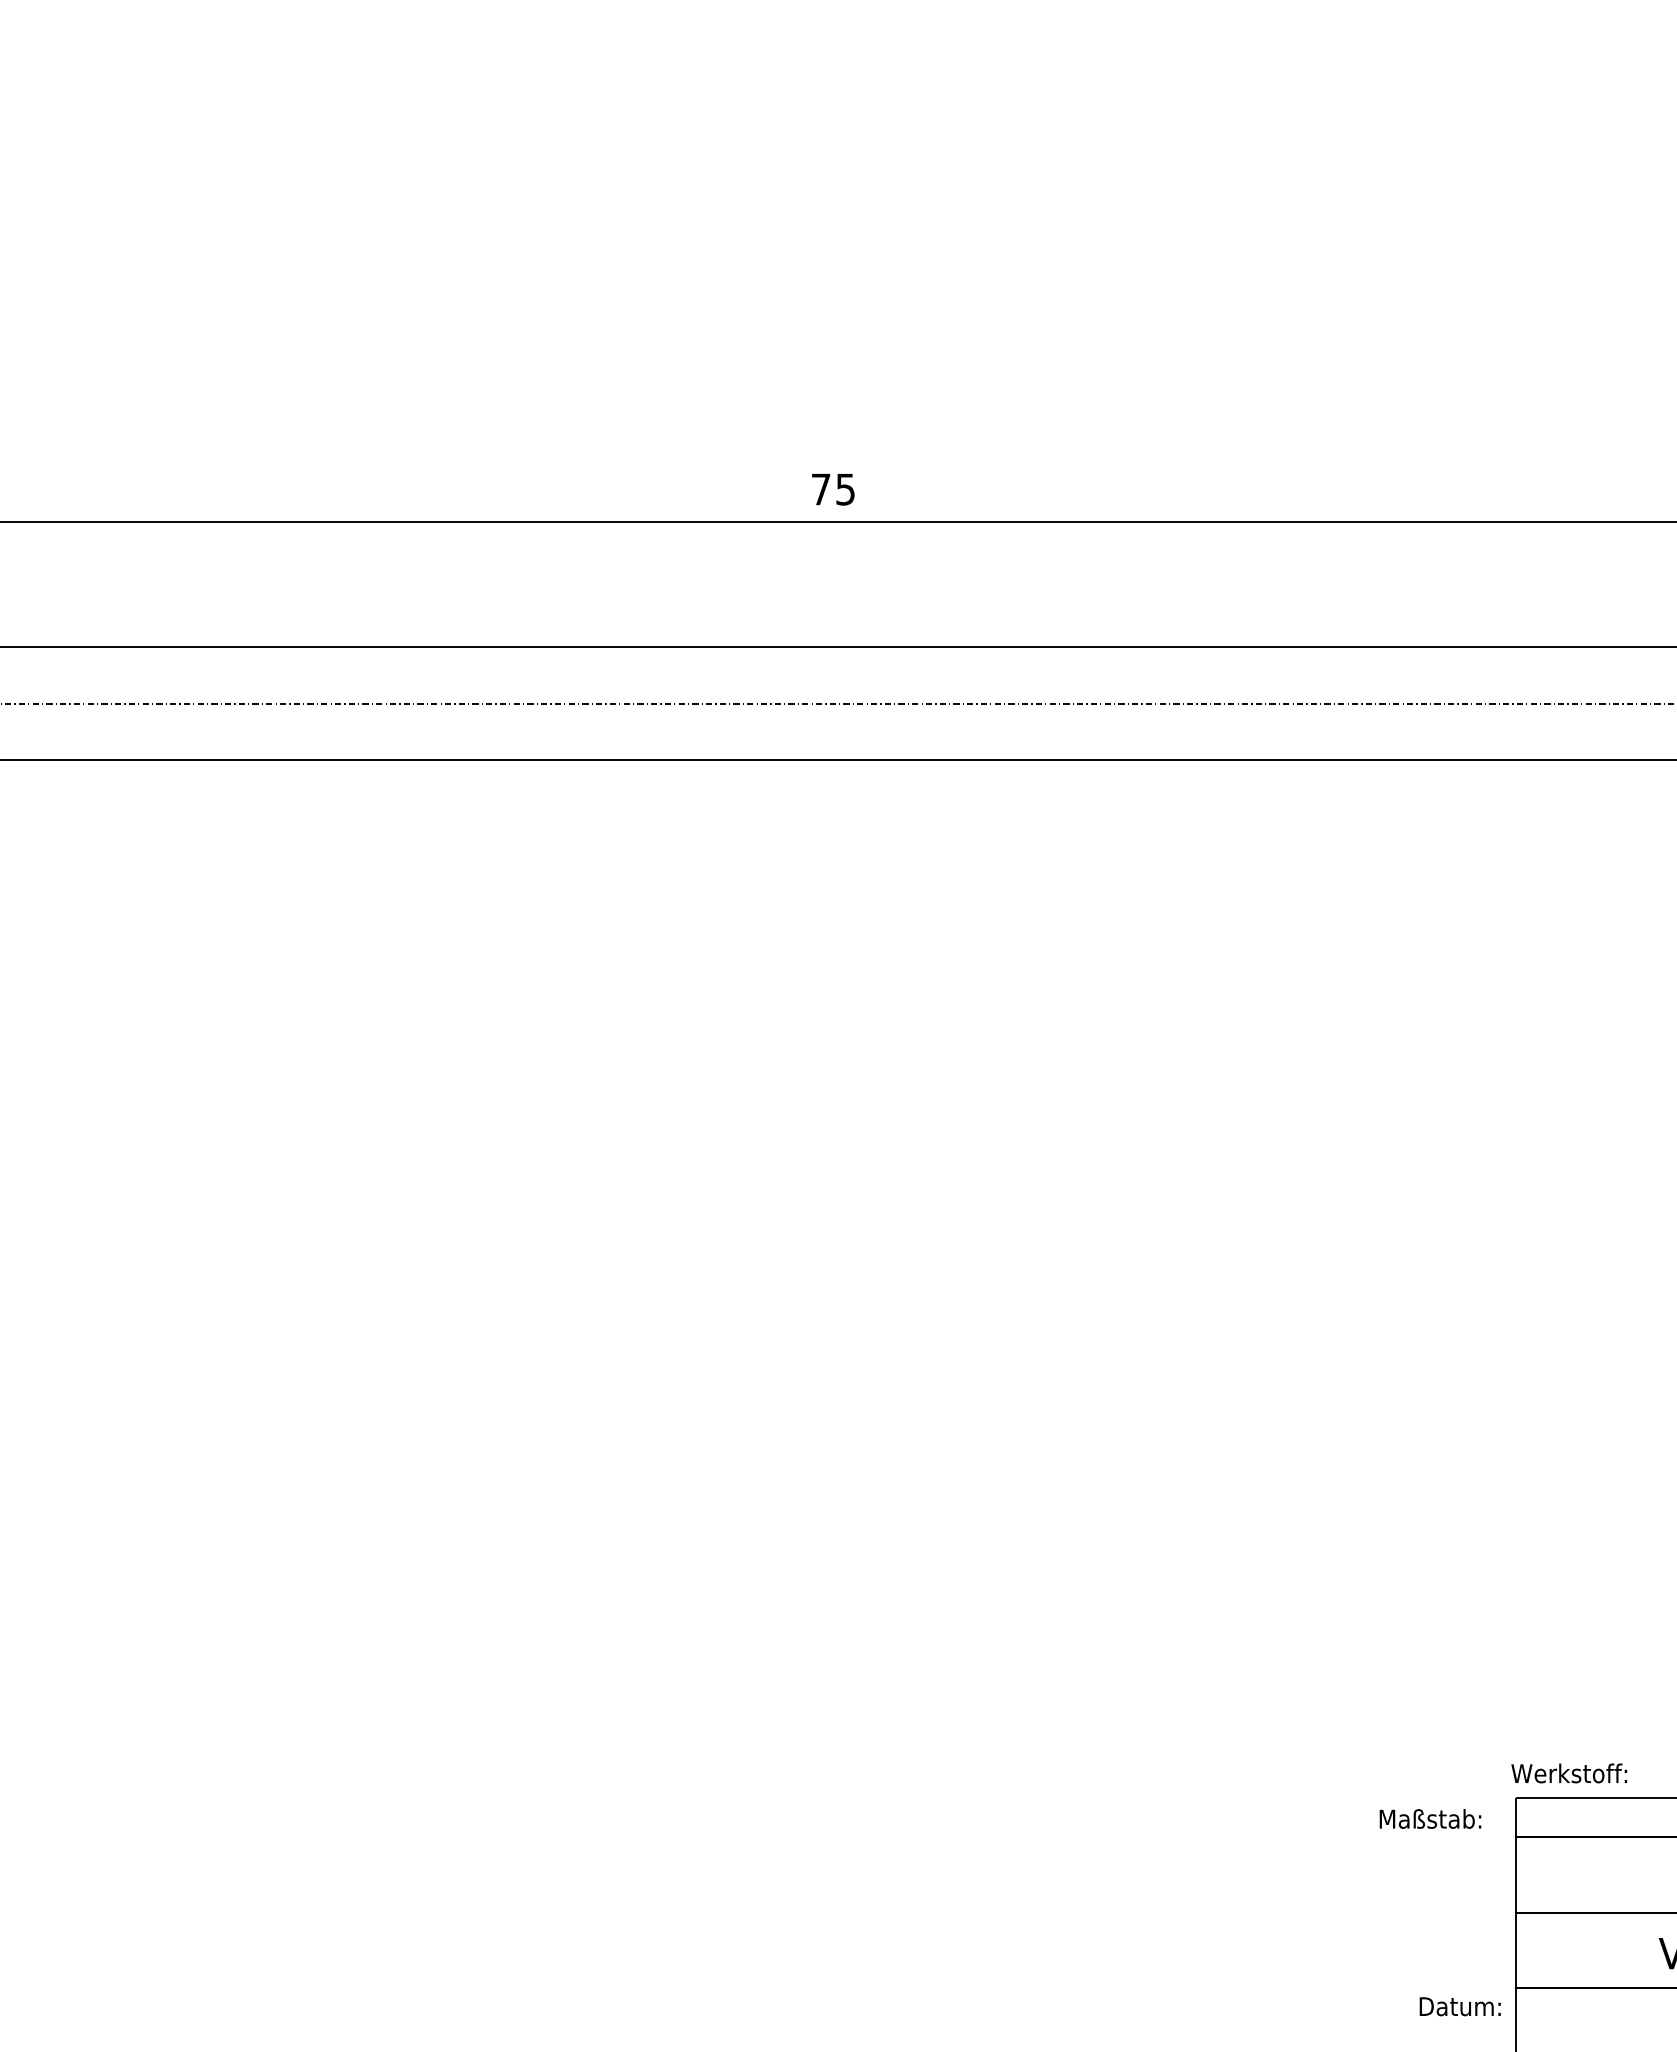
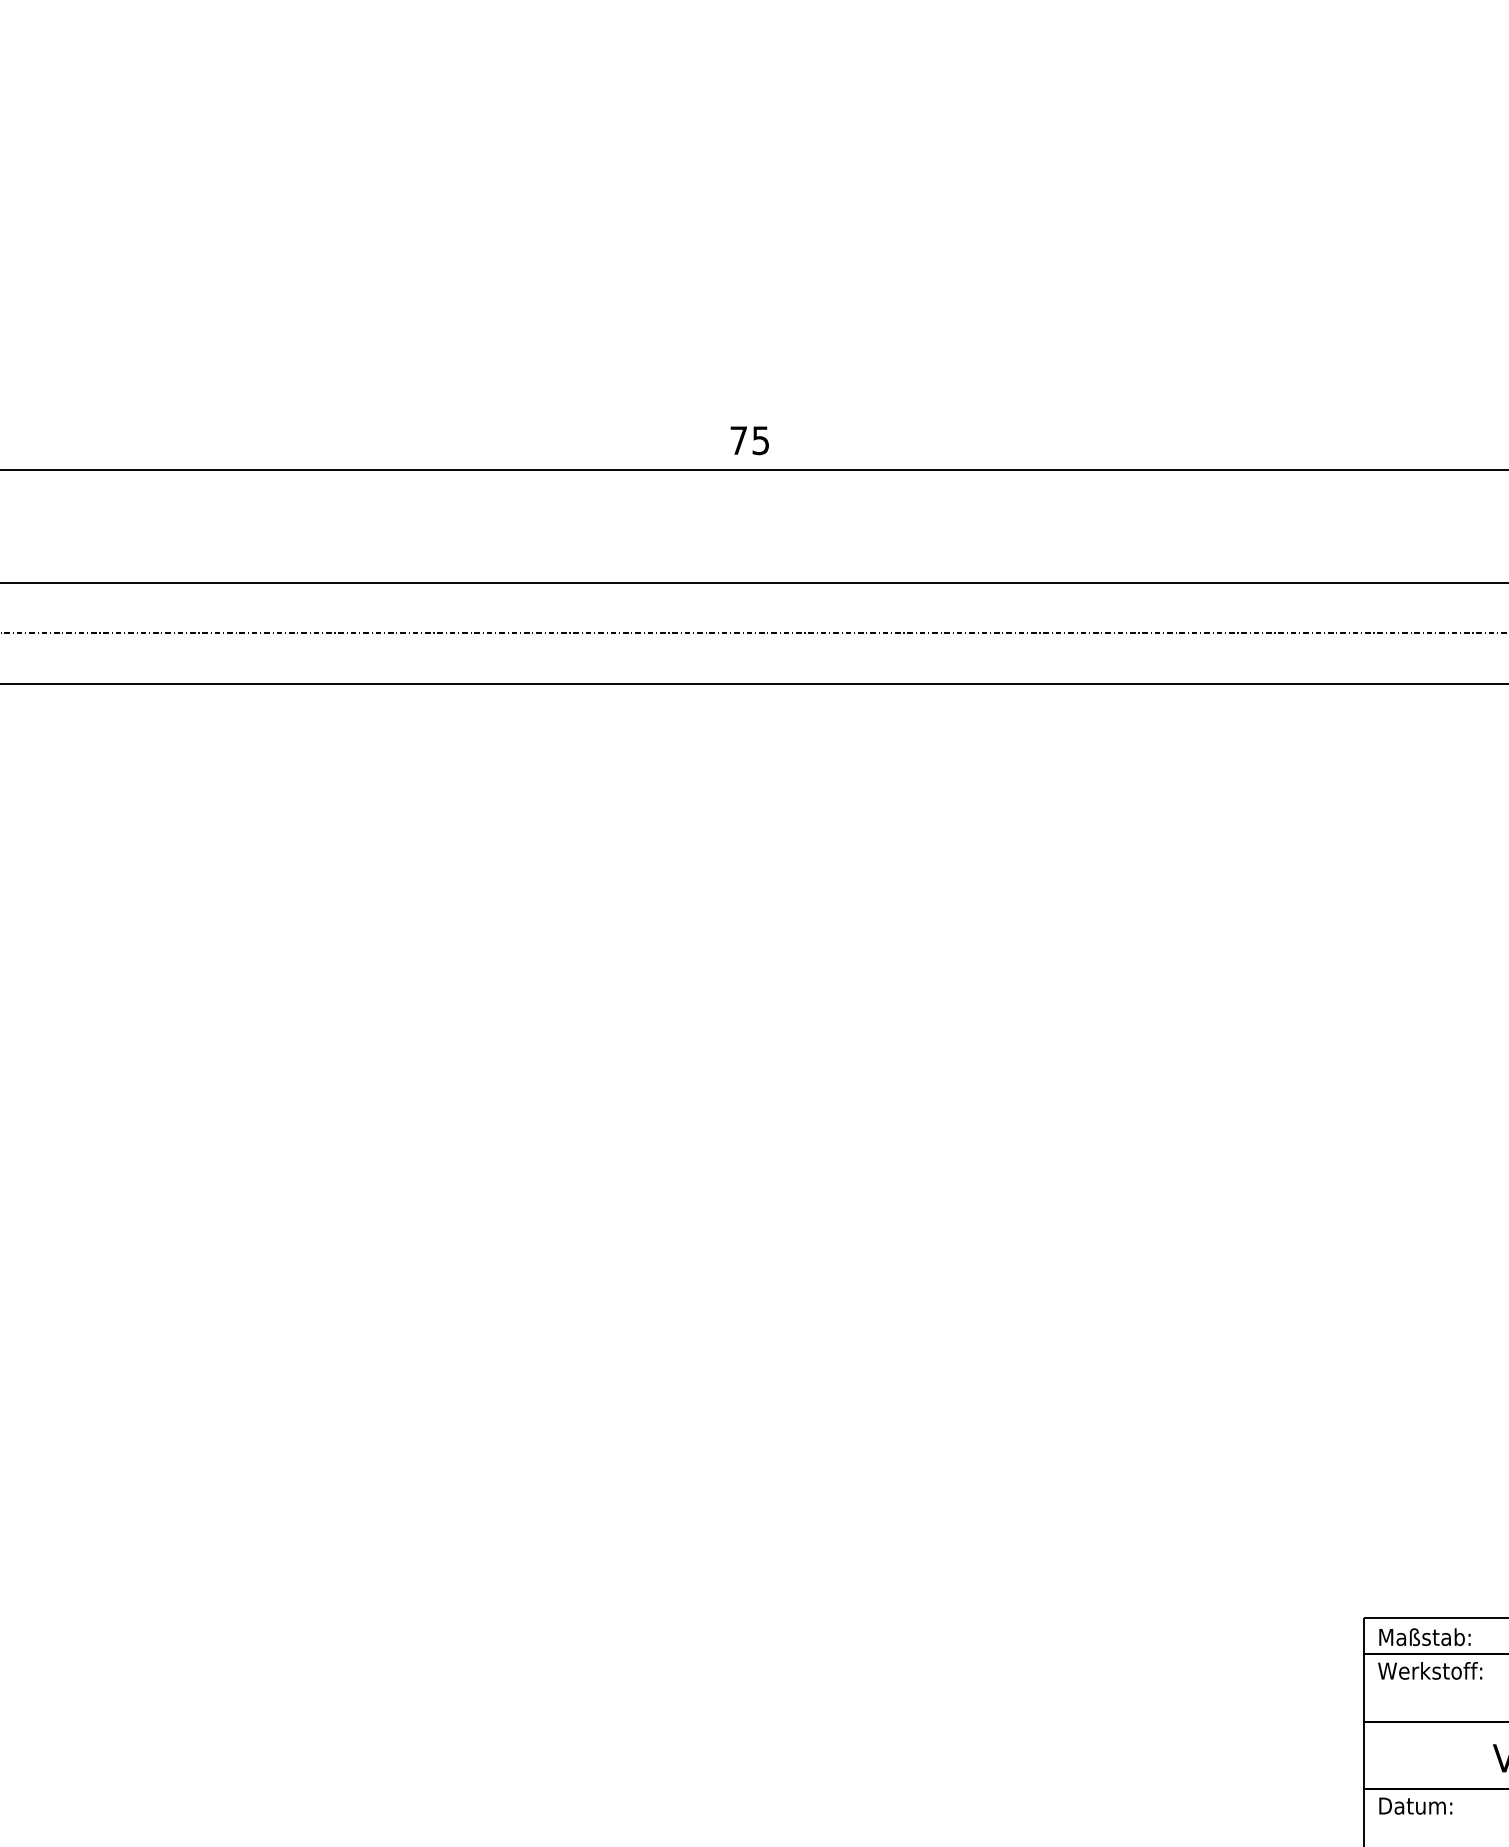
text: (1568, 1773) -> (1429, 1670), moved
text: (1430, 1818) -> (1425, 1636), moved
text: (1459, 2006) -> (1415, 1805), moved

